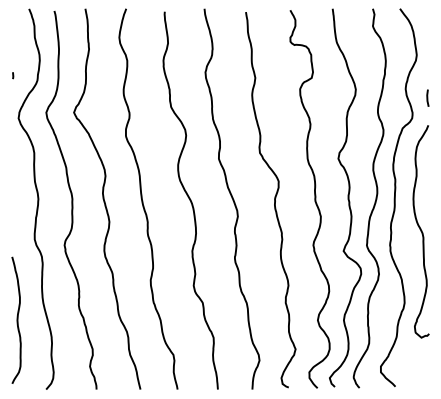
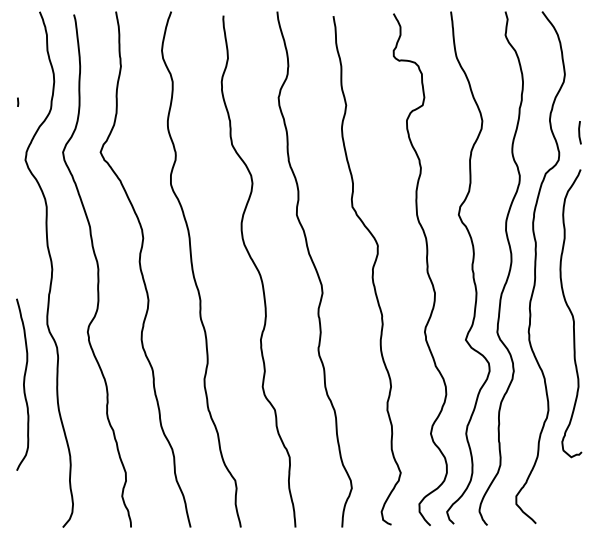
curve: (17, 320) -> (23, 384), moved

